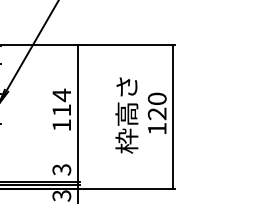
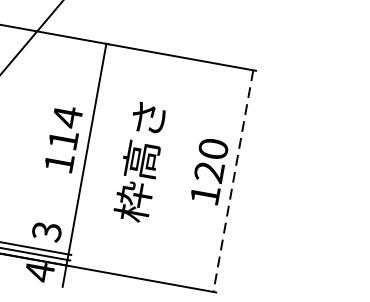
text: (126, 115) -> (139, 162), moved
line: (173, 117) -> (233, 182), solid -> dashed
text: (61, 196) -> (39, 272), 3 -> 4

